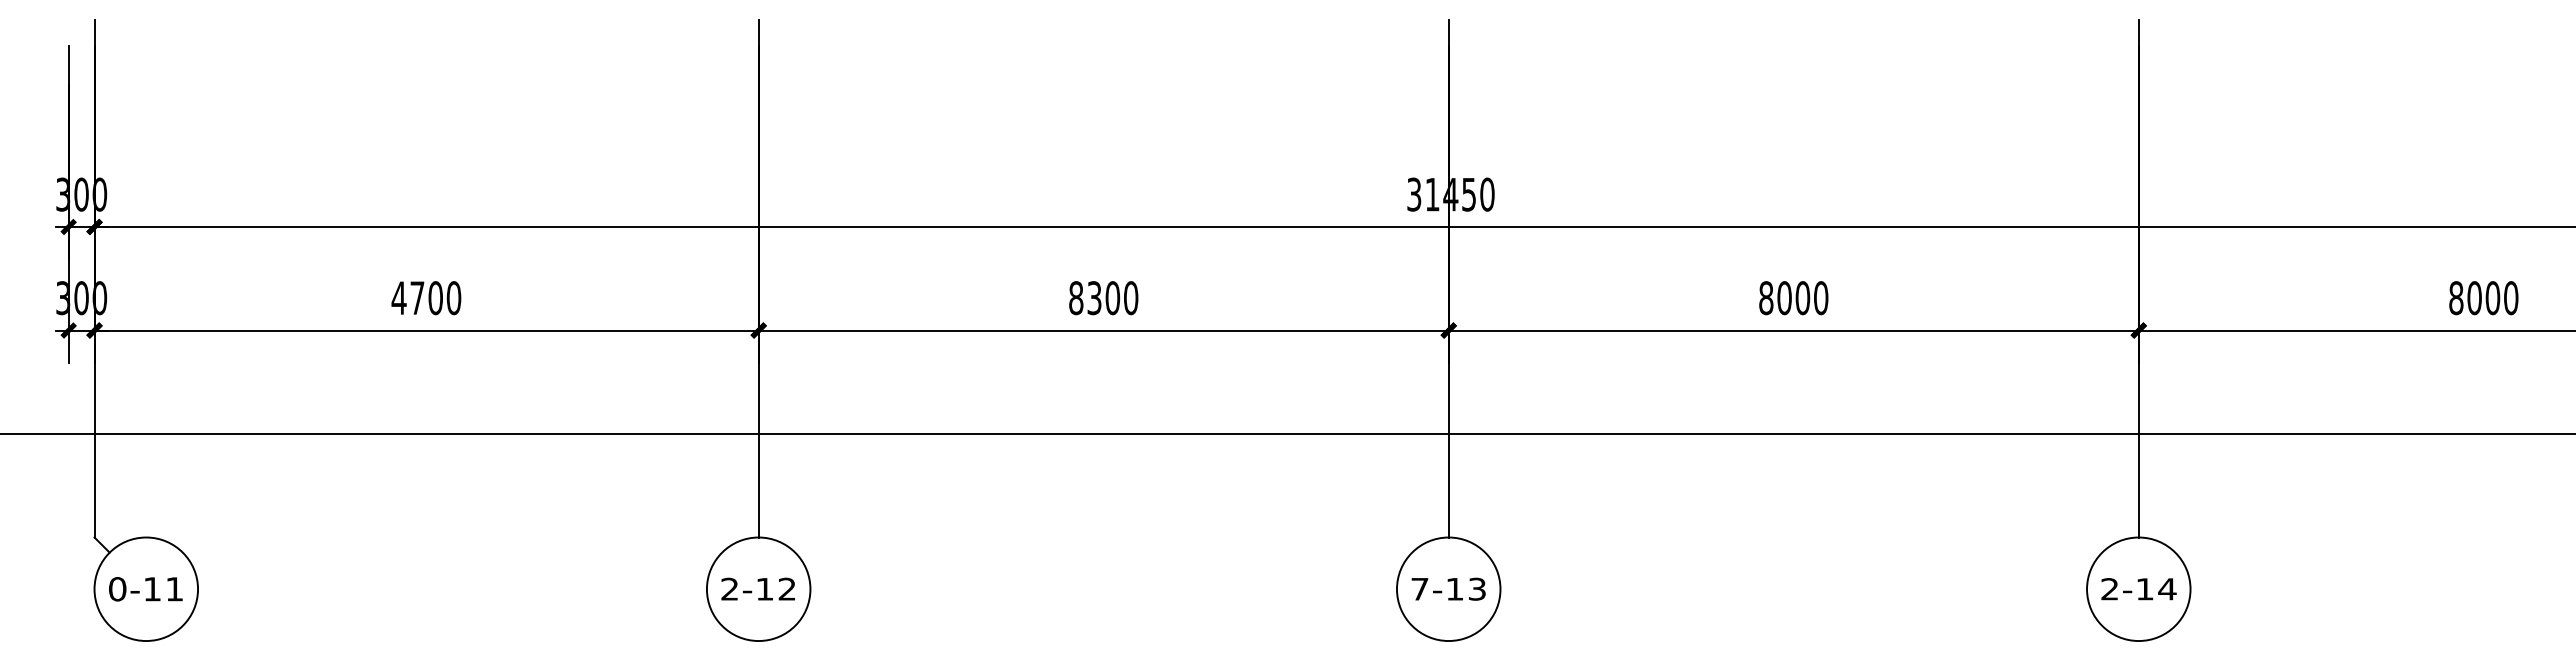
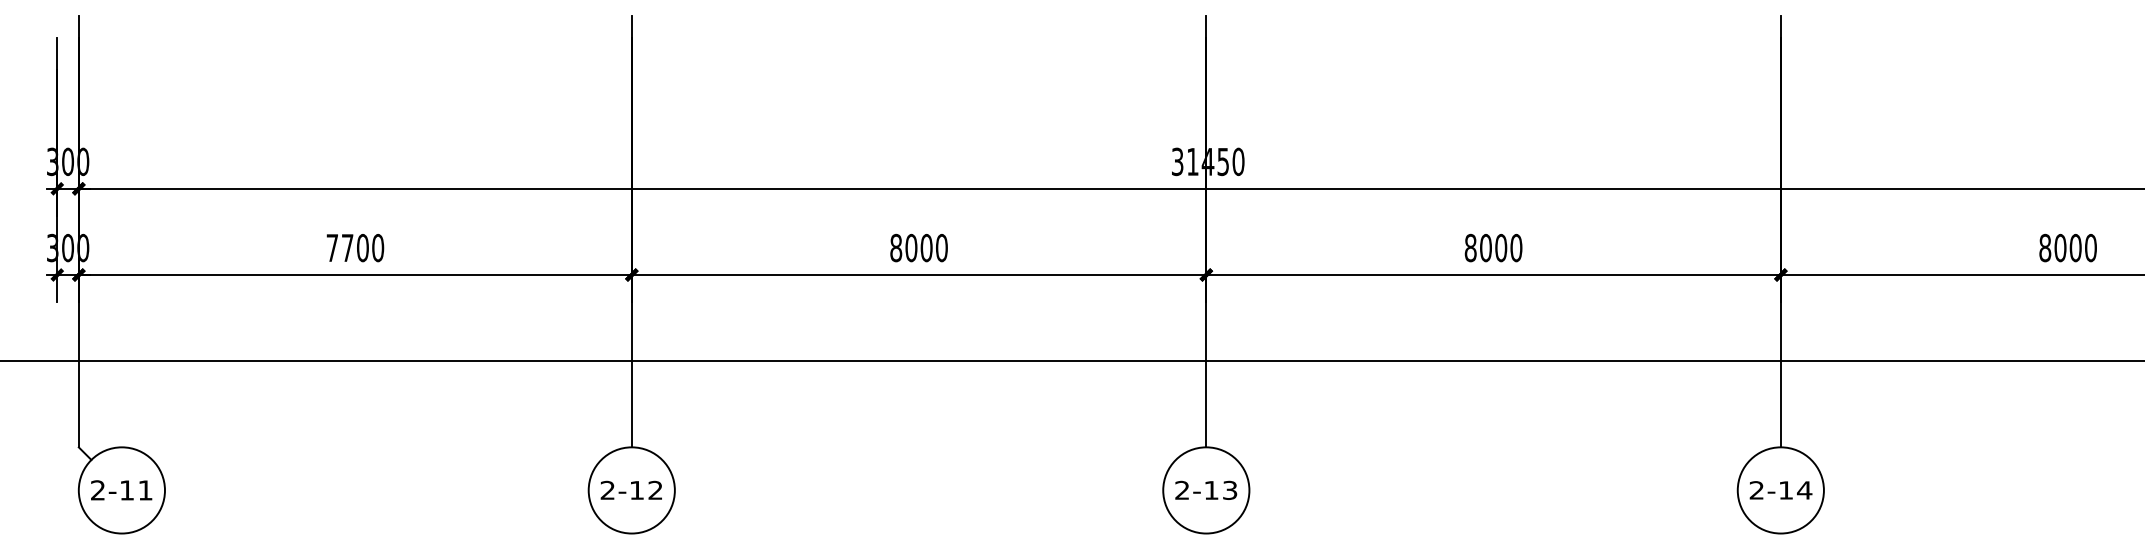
text: (398, 297) -> (331, 247), 4700 -> 7700
text: (1094, 298) -> (911, 248), 8300 -> 8000
text: (1419, 588) -> (1181, 489), 7-13 -> 2-13
text: (117, 589) -> (97, 490), 0-11 -> 2-11

